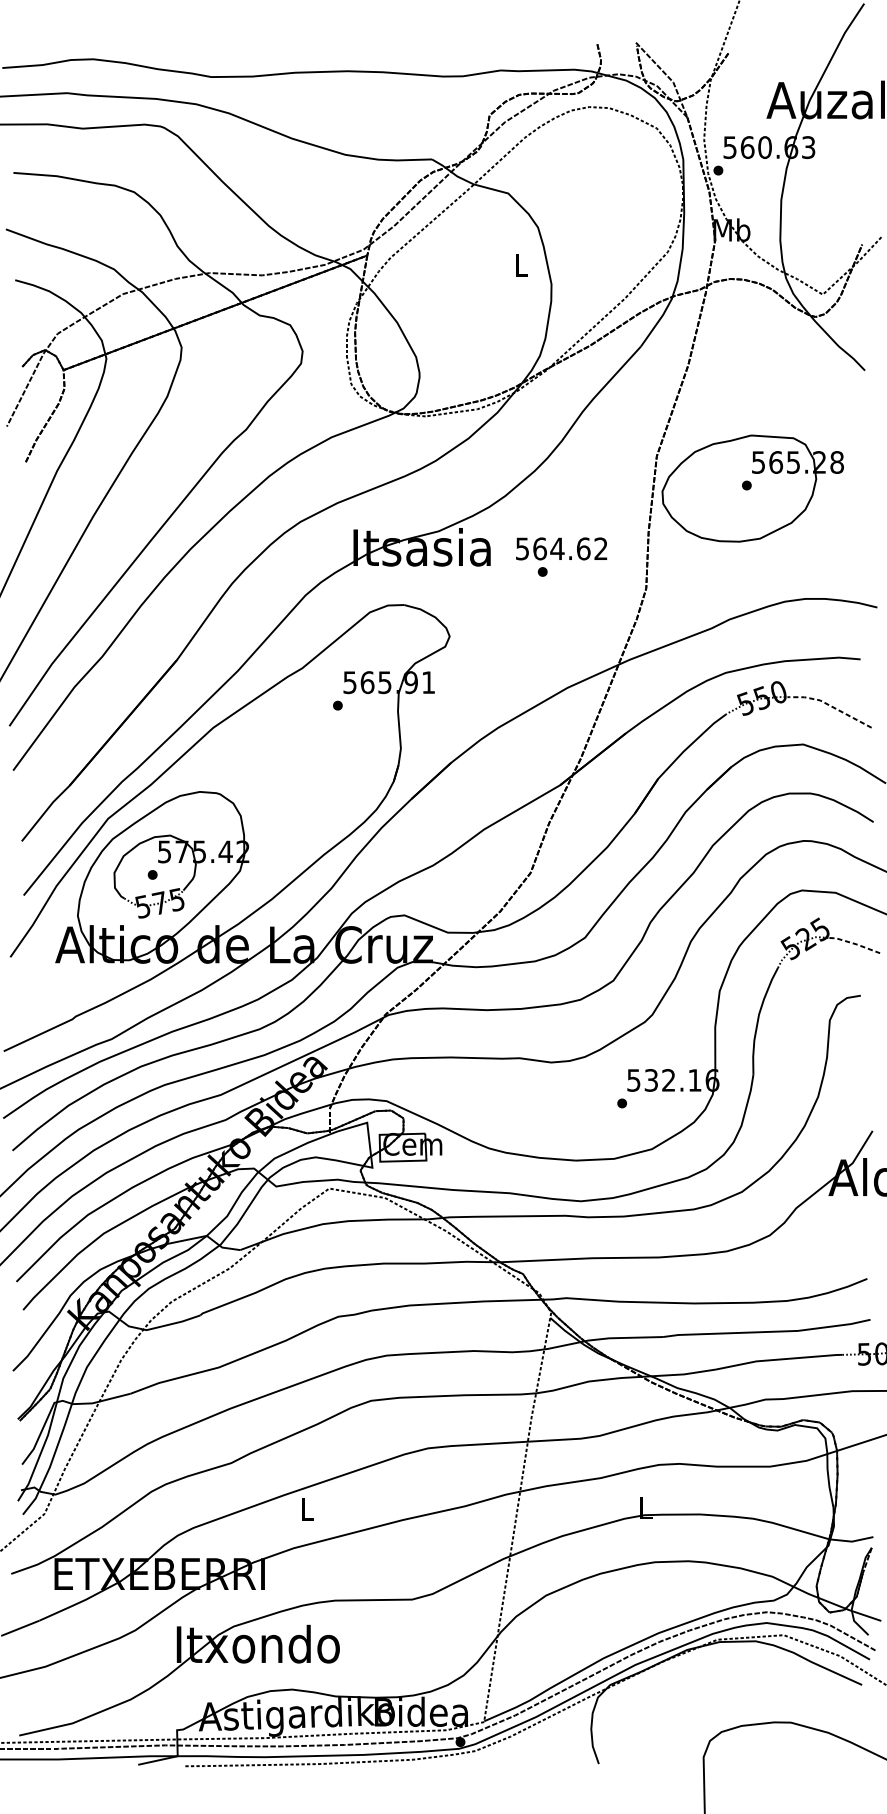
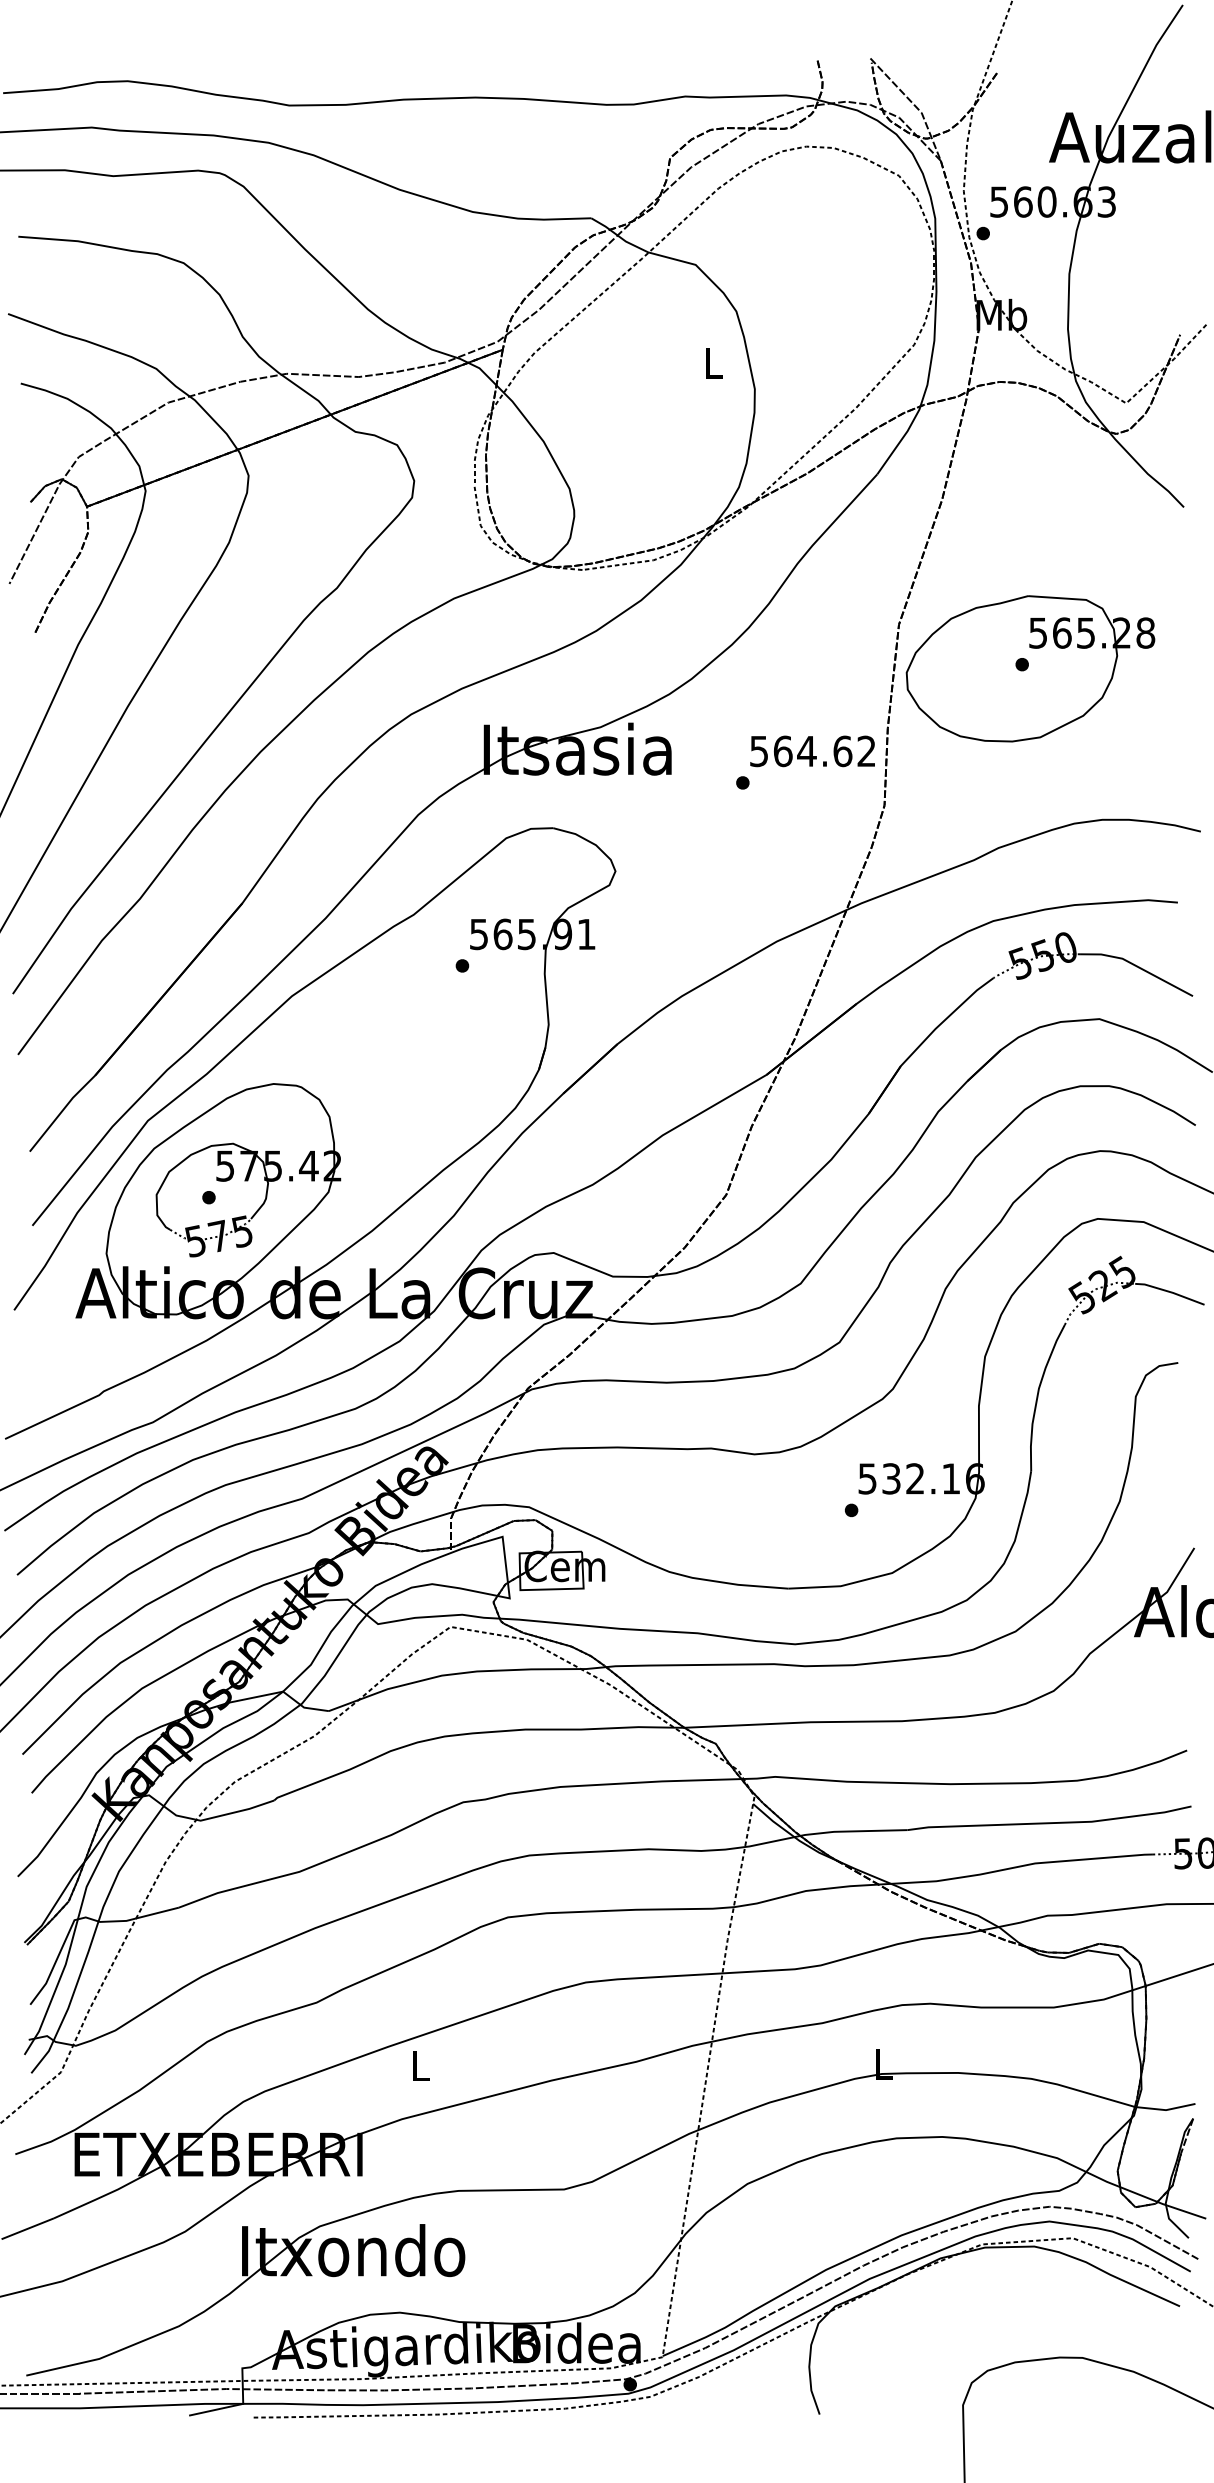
text: (561, 549) -> (812, 751), moved
line: (831, 706) -> (1137, 966), dashed -> solid
line: (855, 944) -> (1170, 1292), dashed -> solid

